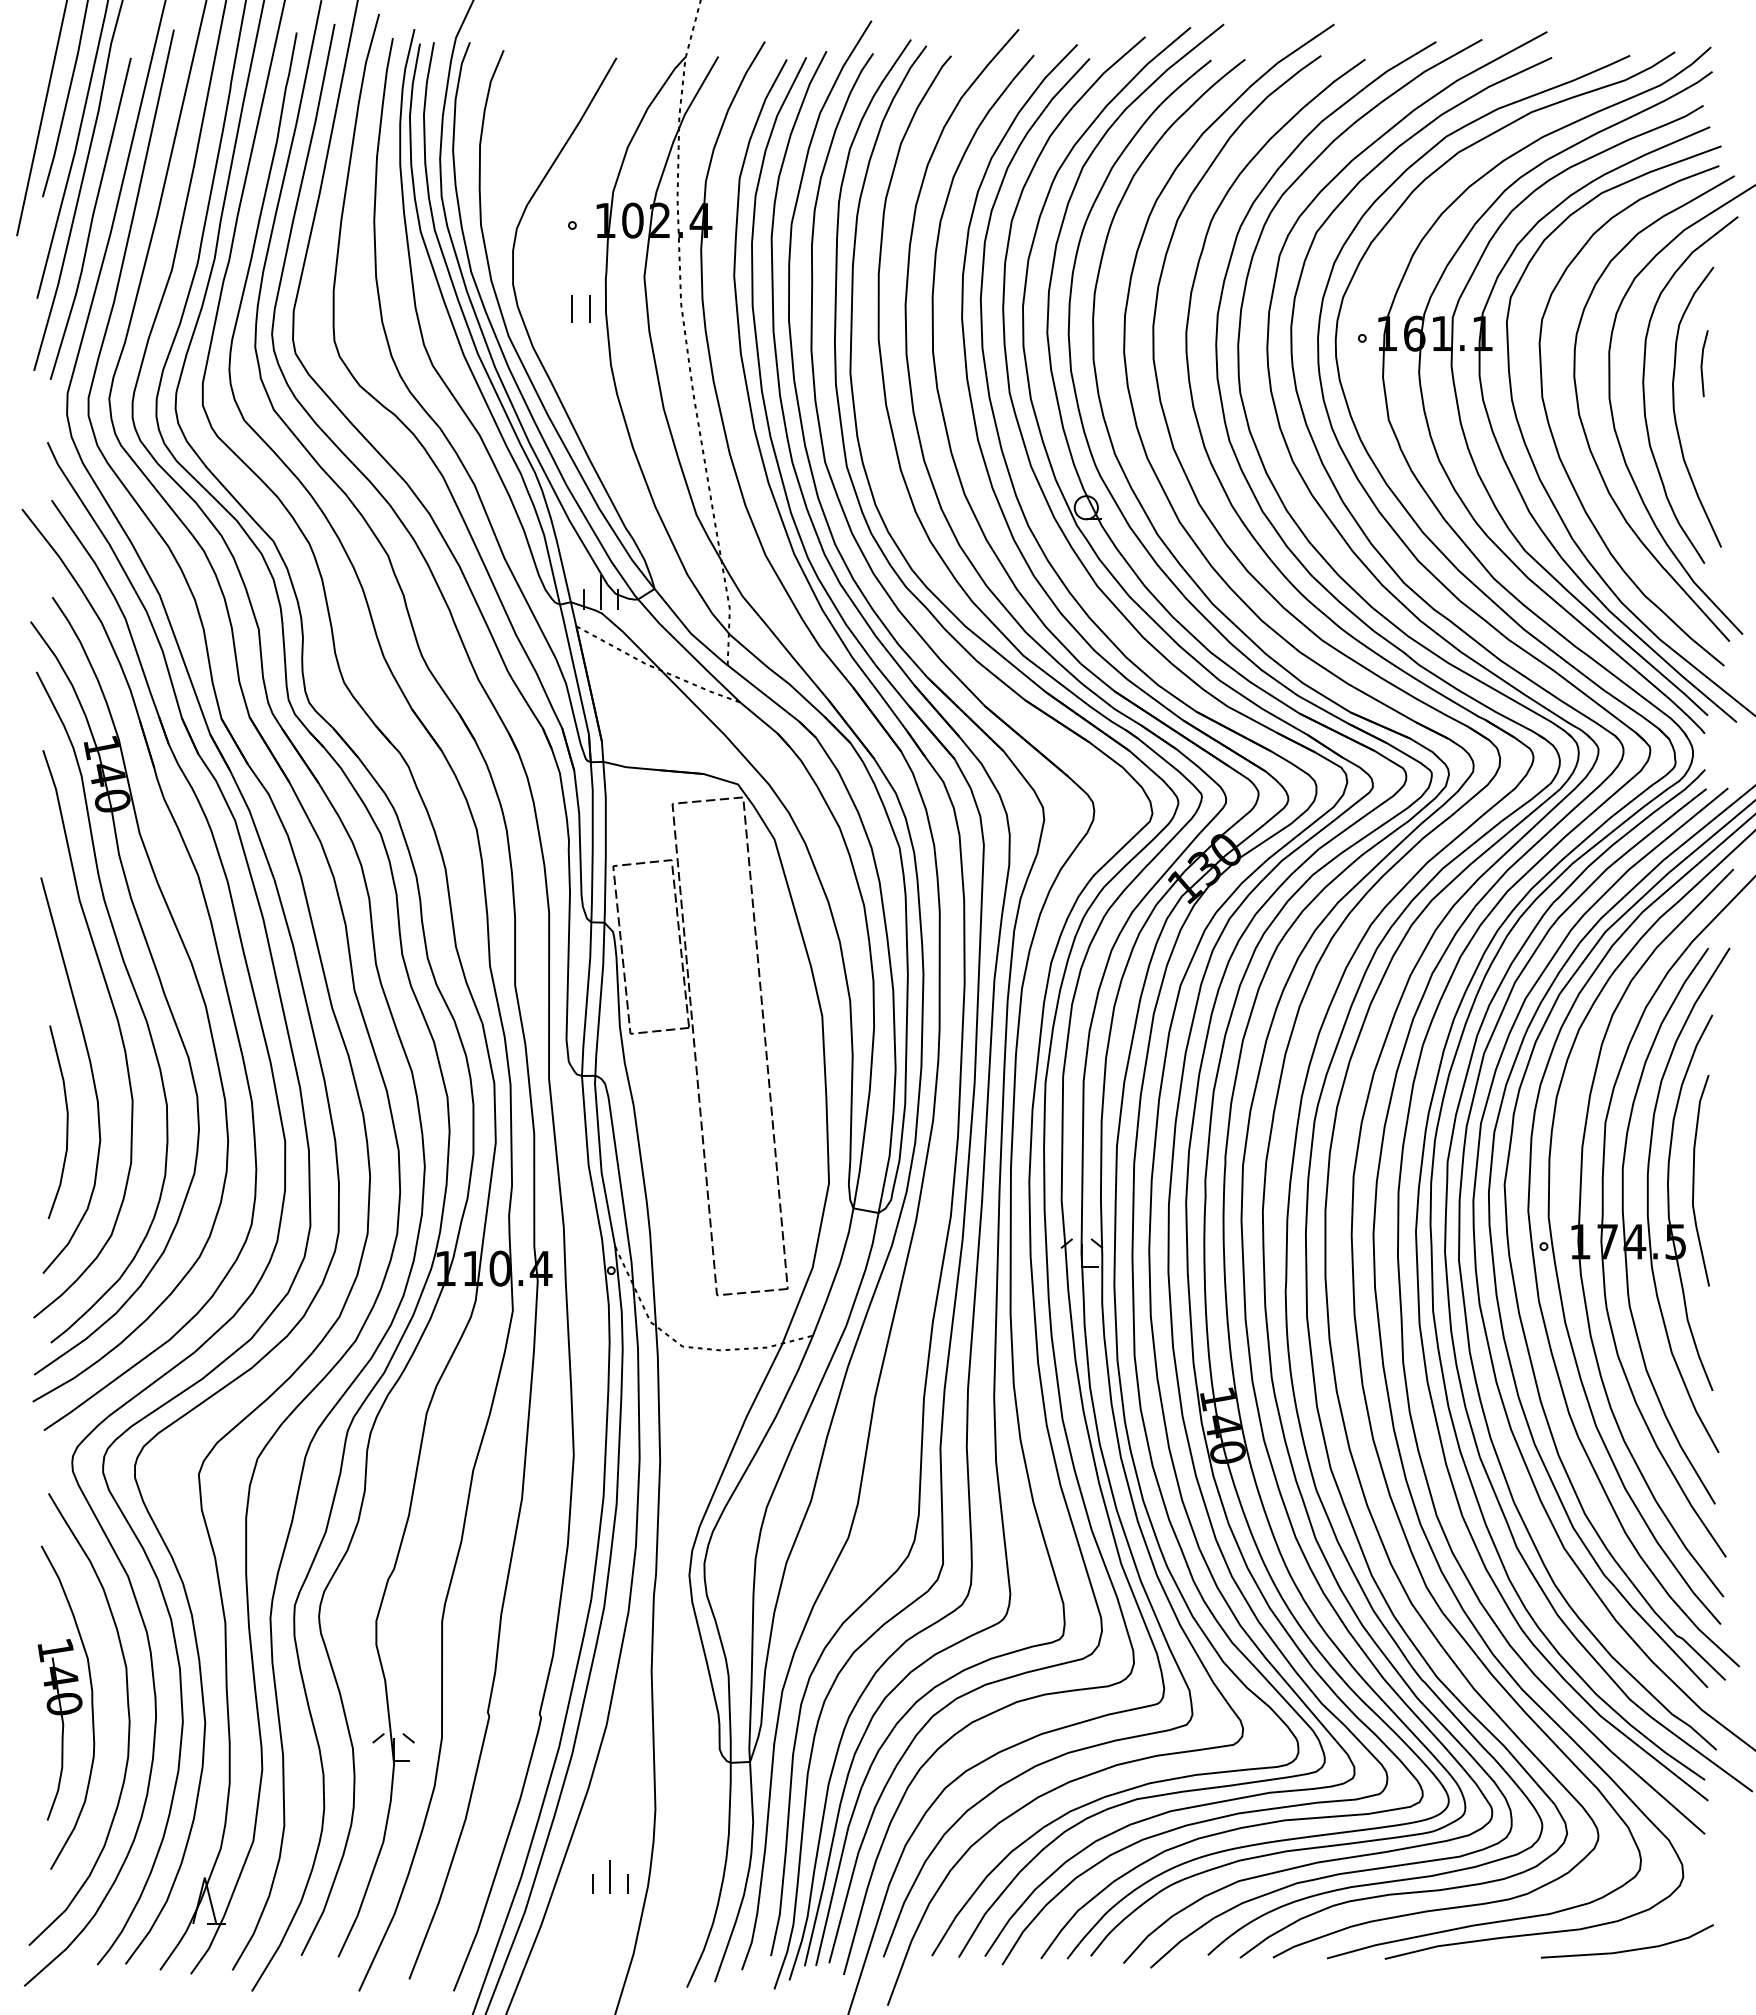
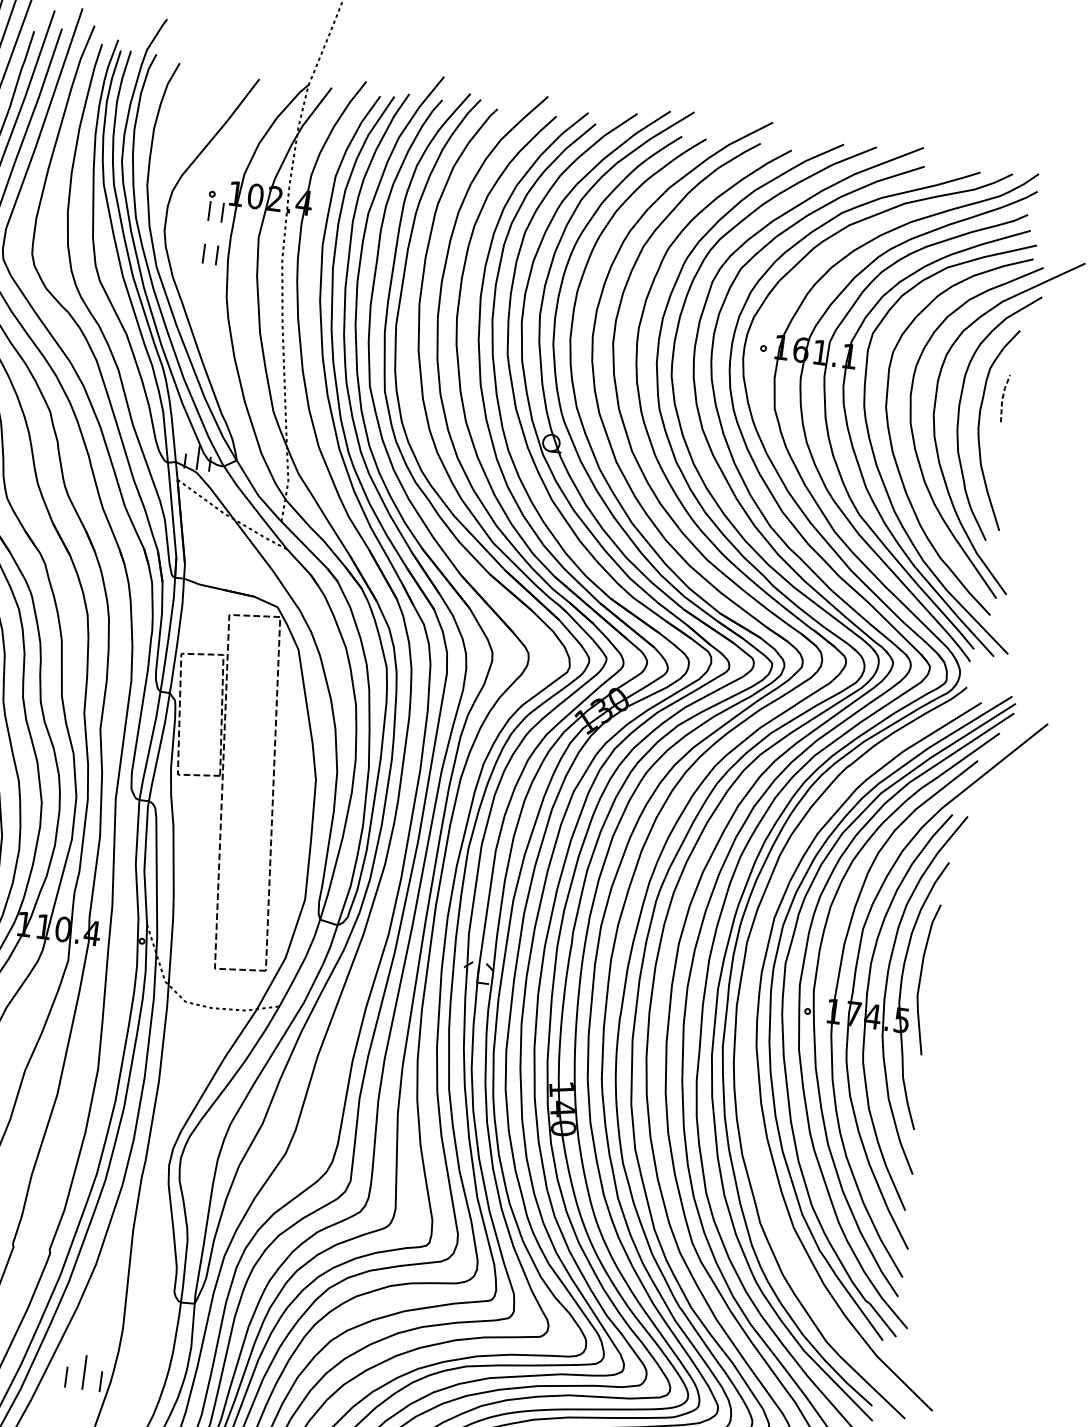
part: (572, 248) -> (210, 210), added
line: (1701, 363) -> (1002, 398), solid -> dashed
curve: (1463, 1287) -> (746, 1033), removed
part: (610, 1876) -> (84, 1372), size x1.4

